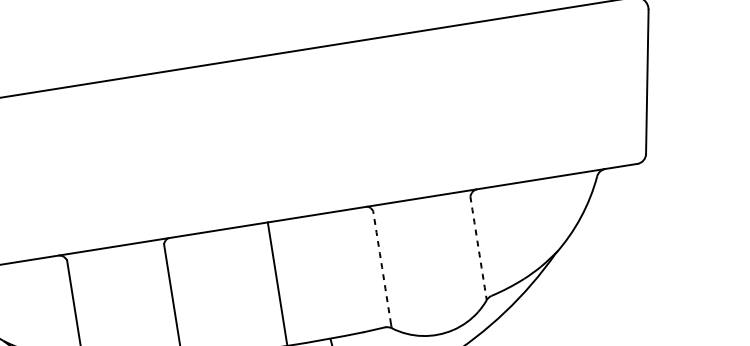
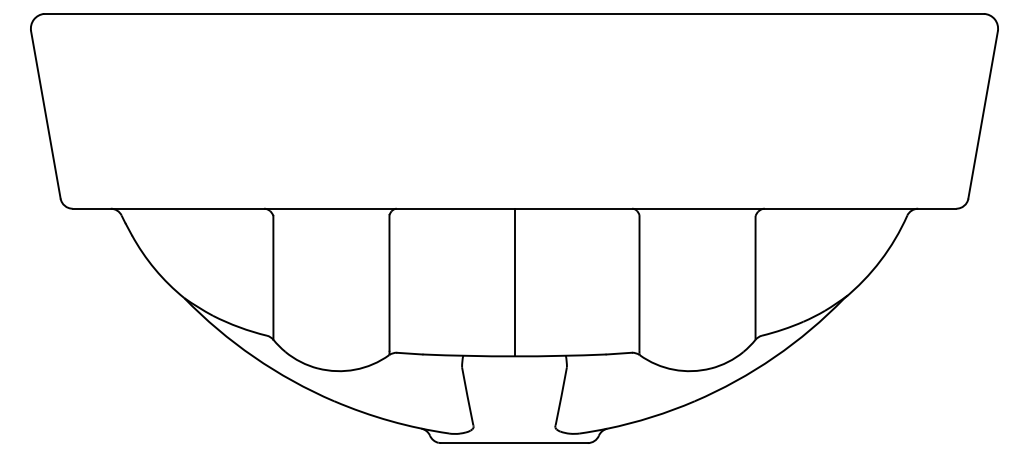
arc: (478, 248) -> (755, 277), dashed -> solid
arc: (382, 267) -> (639, 282), dashed -> solid

